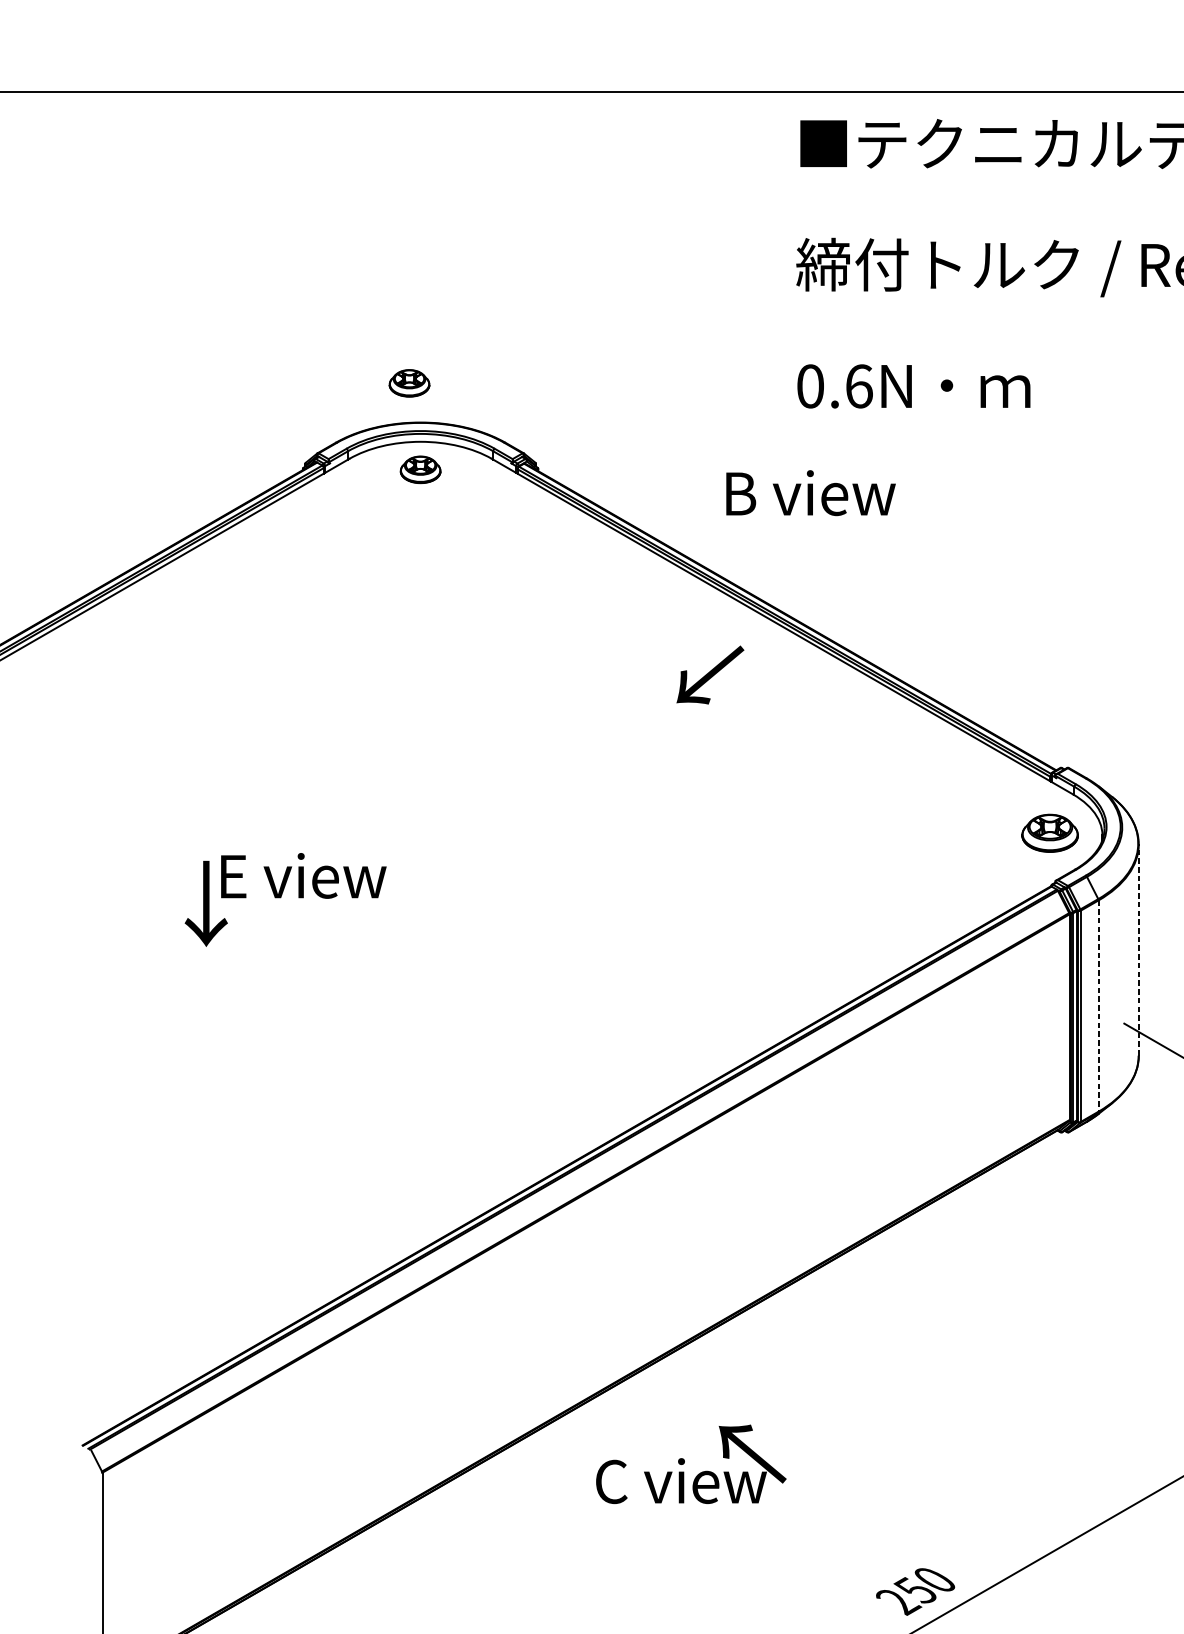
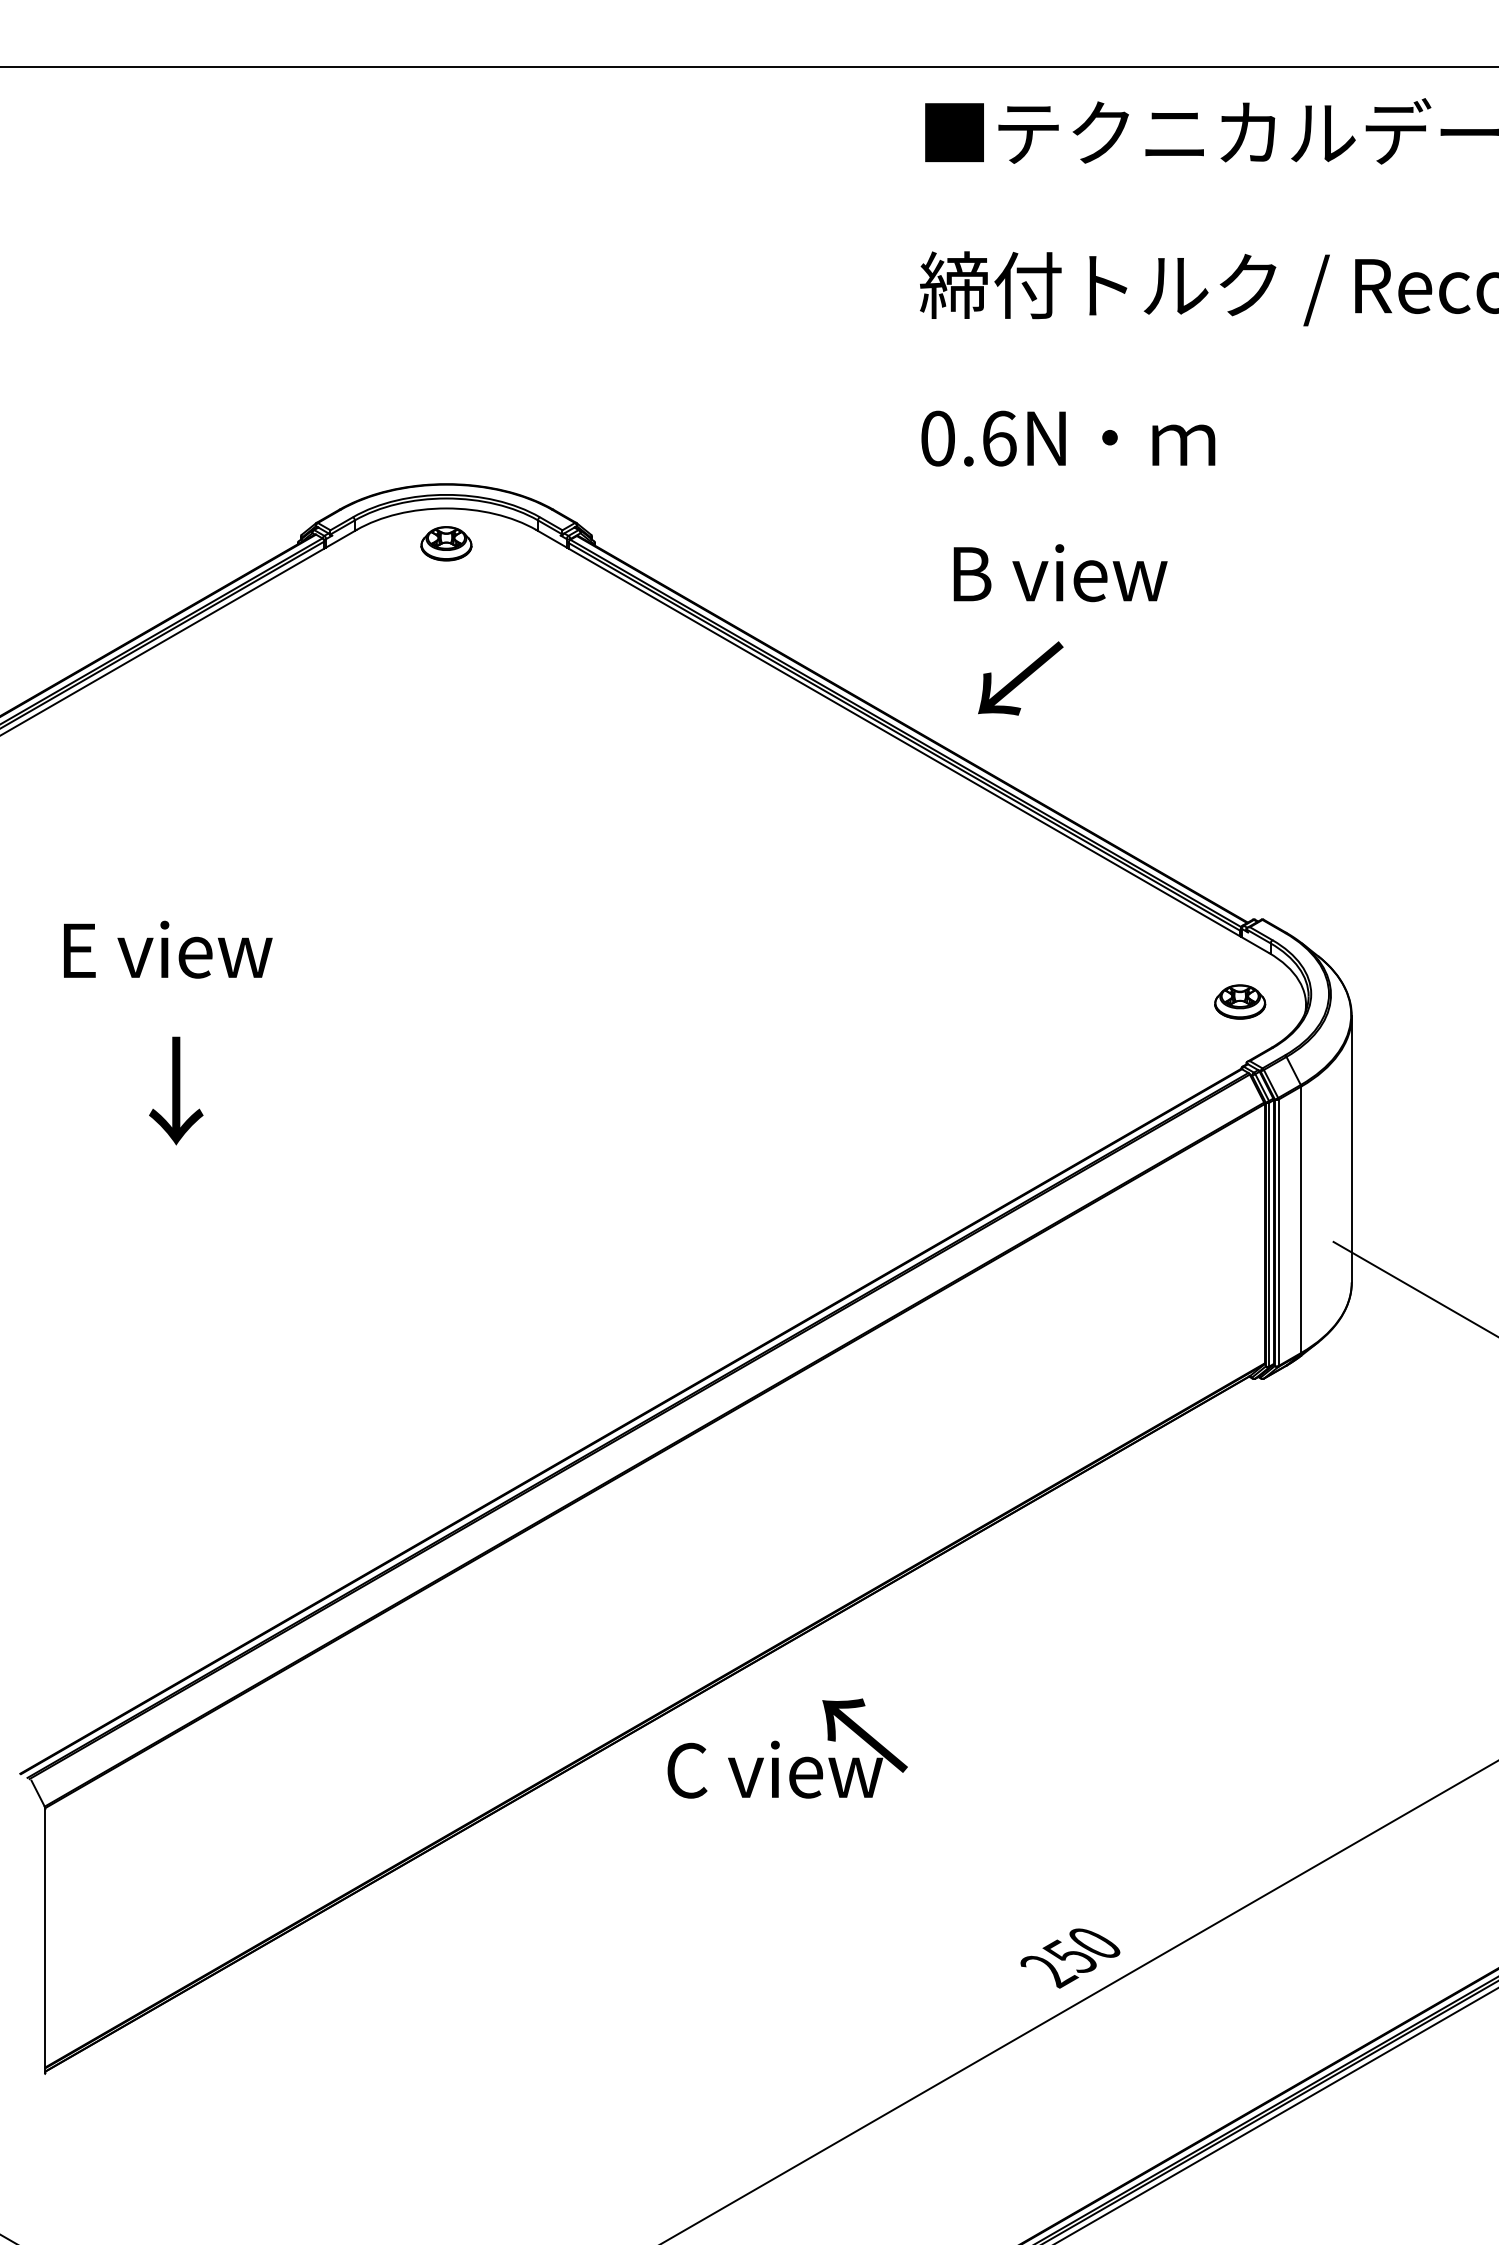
part: (409, 383) -> (432, 434), removed
text: (810, 493) -> (1060, 573), moved
text: (710, 675) -> (1020, 678), moved
part: (1050, 832) -> (1240, 1001), size x0.71
text: (304, 875) -> (168, 949), moved
line: (1138, 949) -> (1351, 1148), dashed -> solid
line: (1098, 1006) -> (1301, 1220), dashed -> solid
text: (691, 1464) -> (787, 1748), moved

